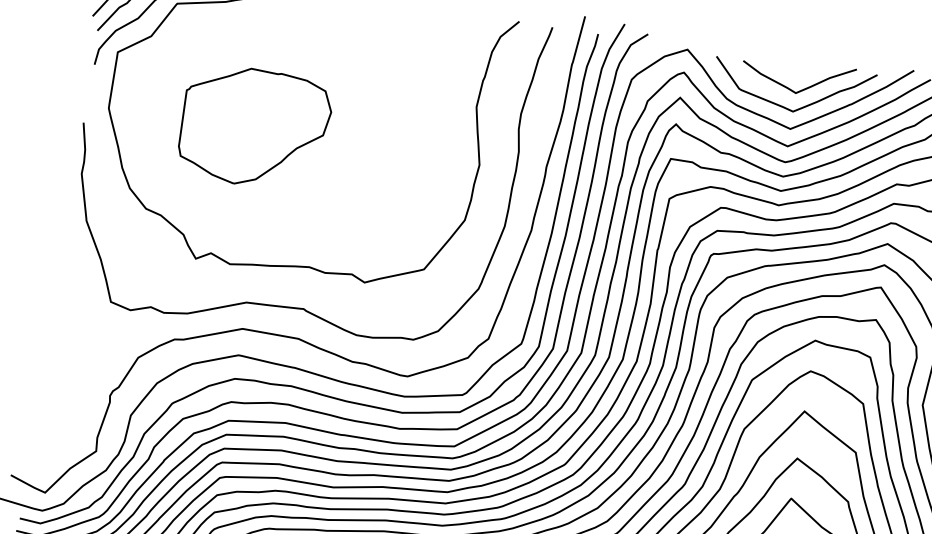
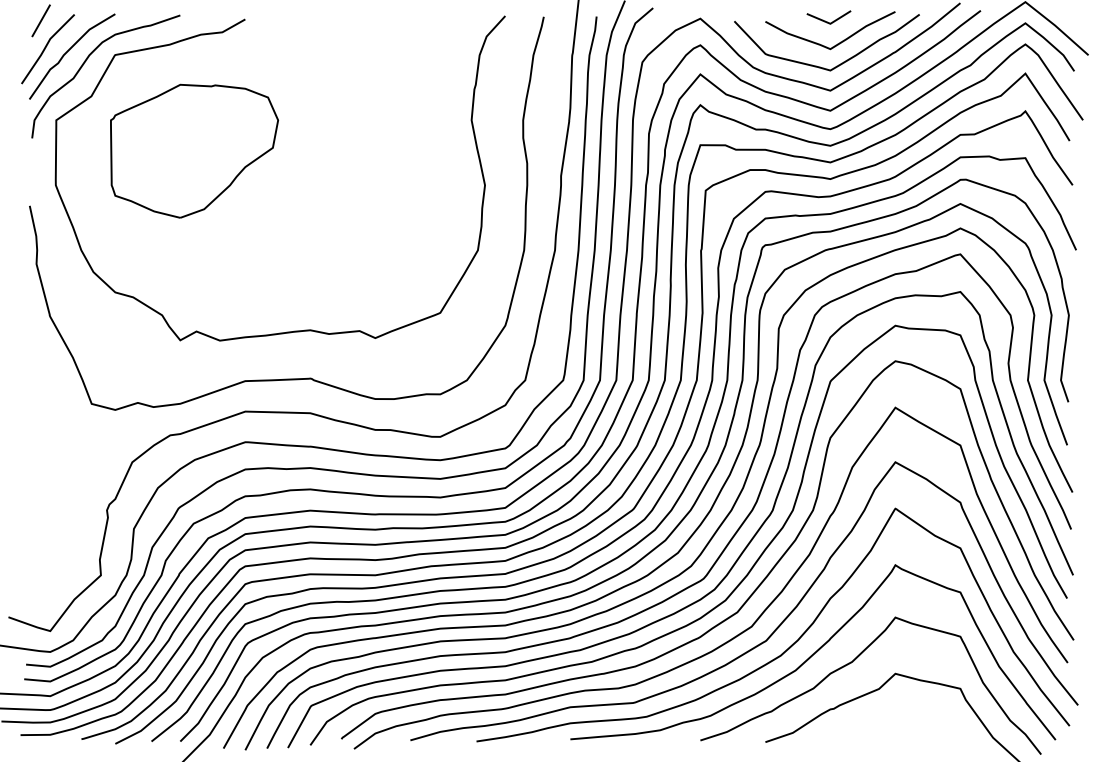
line: (796, 68) -> (827, 21), added
part: (255, 127) -> (194, 150), moved

